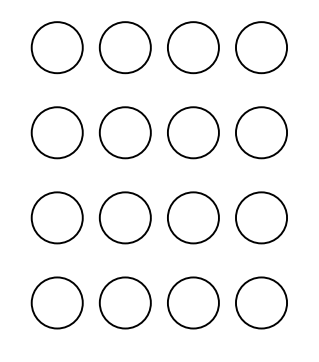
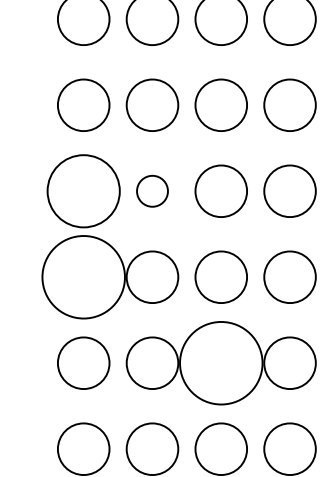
circle: (57, 47) -> (83, 191), size x1.4
circle: (125, 47) -> (152, 191), size x0.6
circle: (57, 132) -> (83, 277), size x1.6
circle: (193, 218) -> (221, 363), size x1.6

